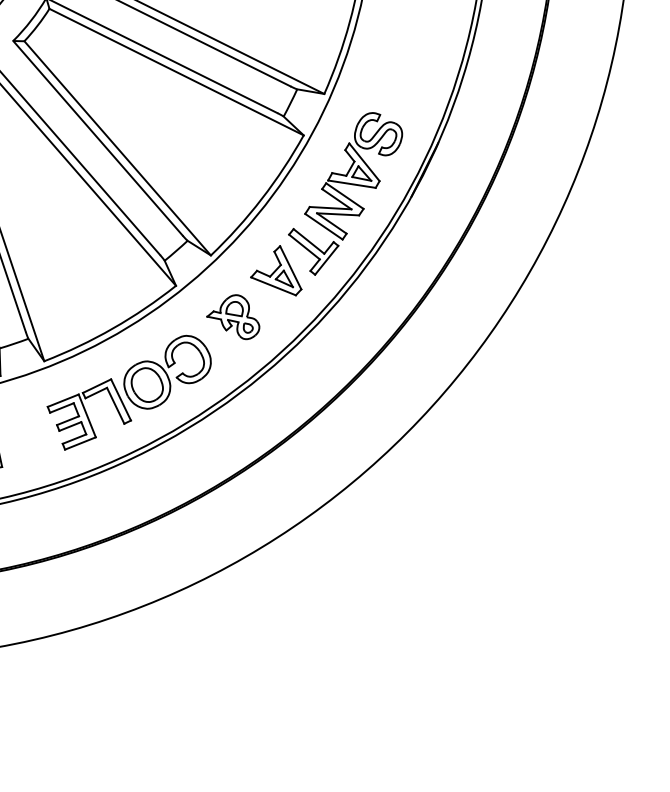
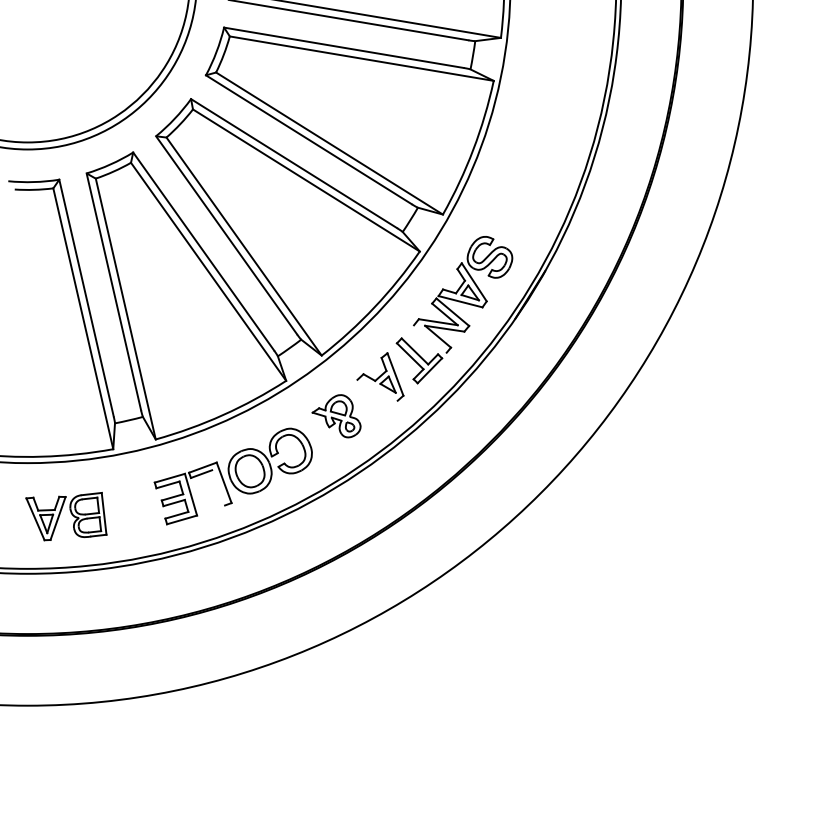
line: (324, 226) -> (430, 338), removed
line: (273, 285) -> (377, 389), removed
line: (115, 405) -> (218, 487), removed

